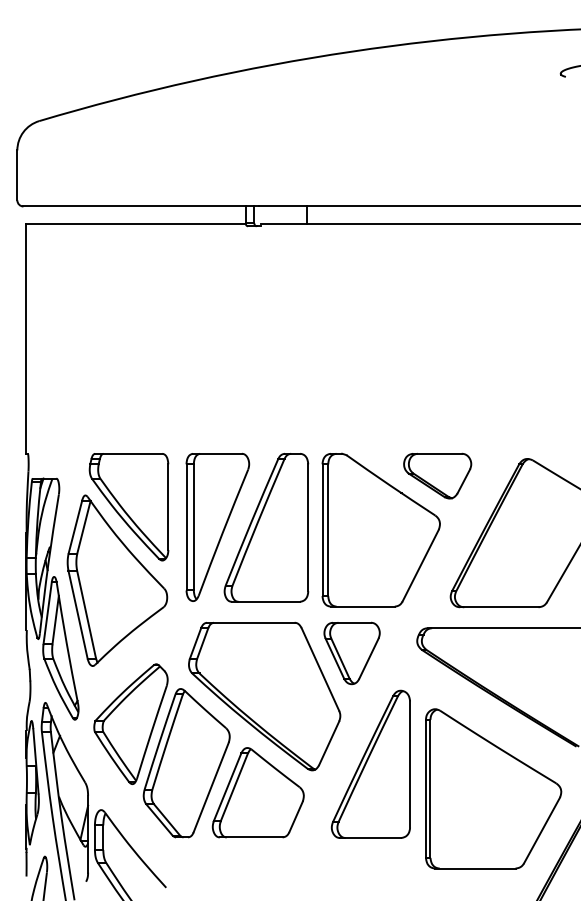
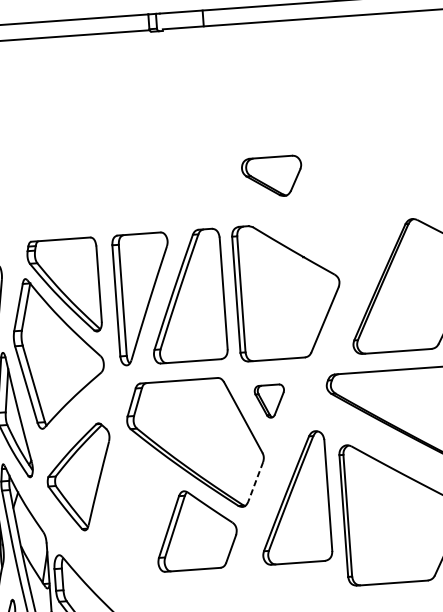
part: (437, 475) -> (272, 176), moved
part: (351, 653) -> (269, 401), size x0.6
line: (328, 743) -> (255, 482), solid -> dashed
part: (186, 763) -> (131, 508), removed

